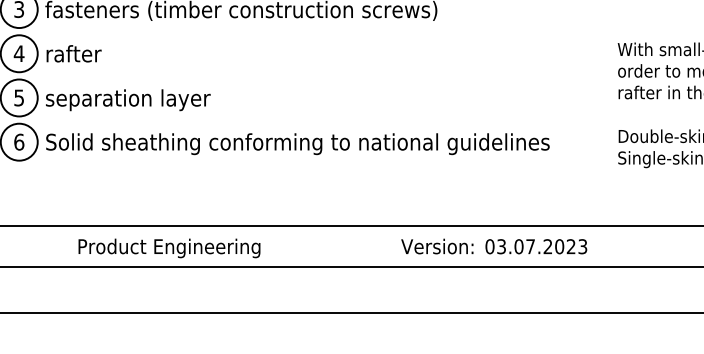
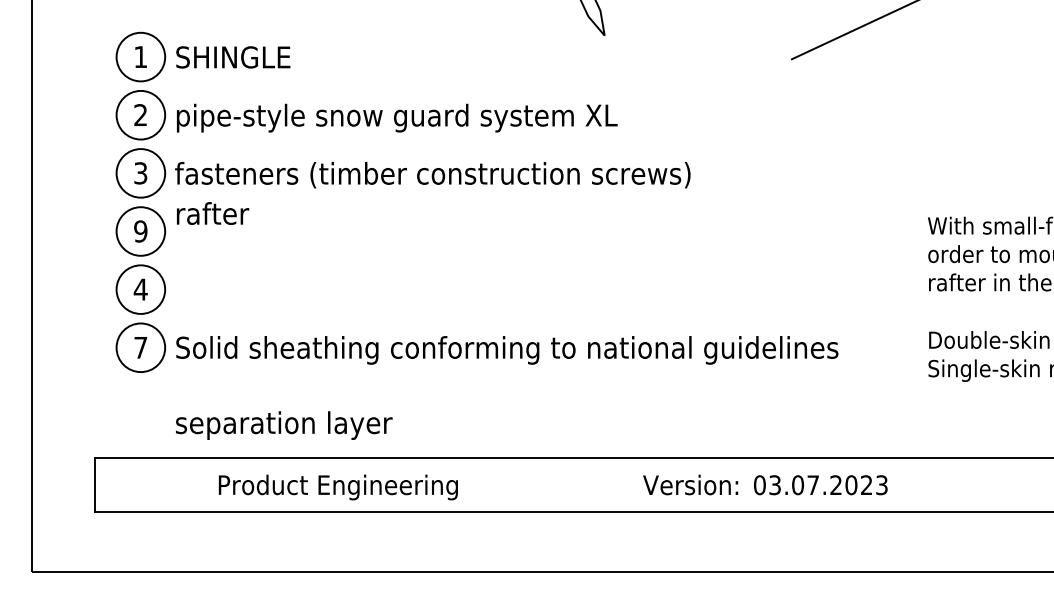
text: (18, 53) -> (140, 231), 4 -> 9
text: (74, 53) -> (213, 213), moved
text: (18, 97) -> (140, 289), 5 -> 4
text: (128, 100) -> (284, 425), moved
text: (18, 141) -> (140, 347), 6 -> 7

